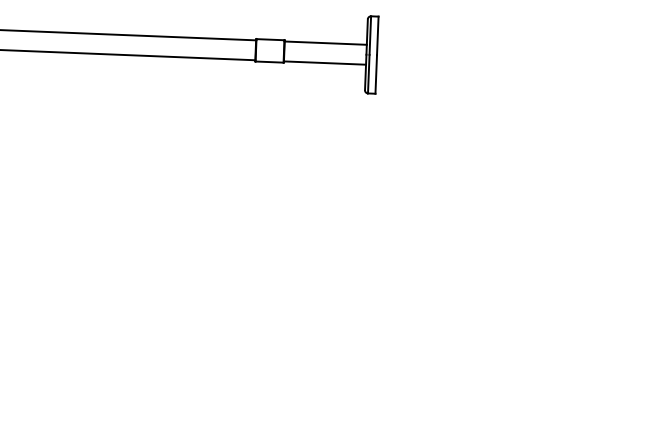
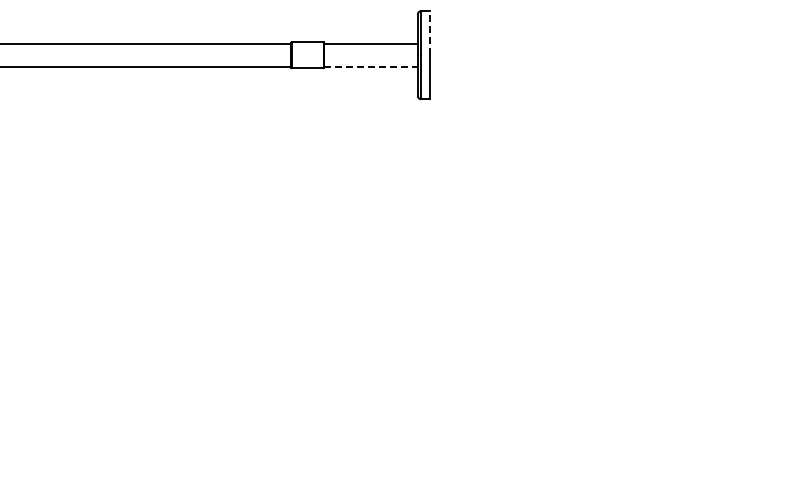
line: (377, 35) -> (429, 32), solid -> dashed
line: (324, 63) -> (370, 66), solid -> dashed

